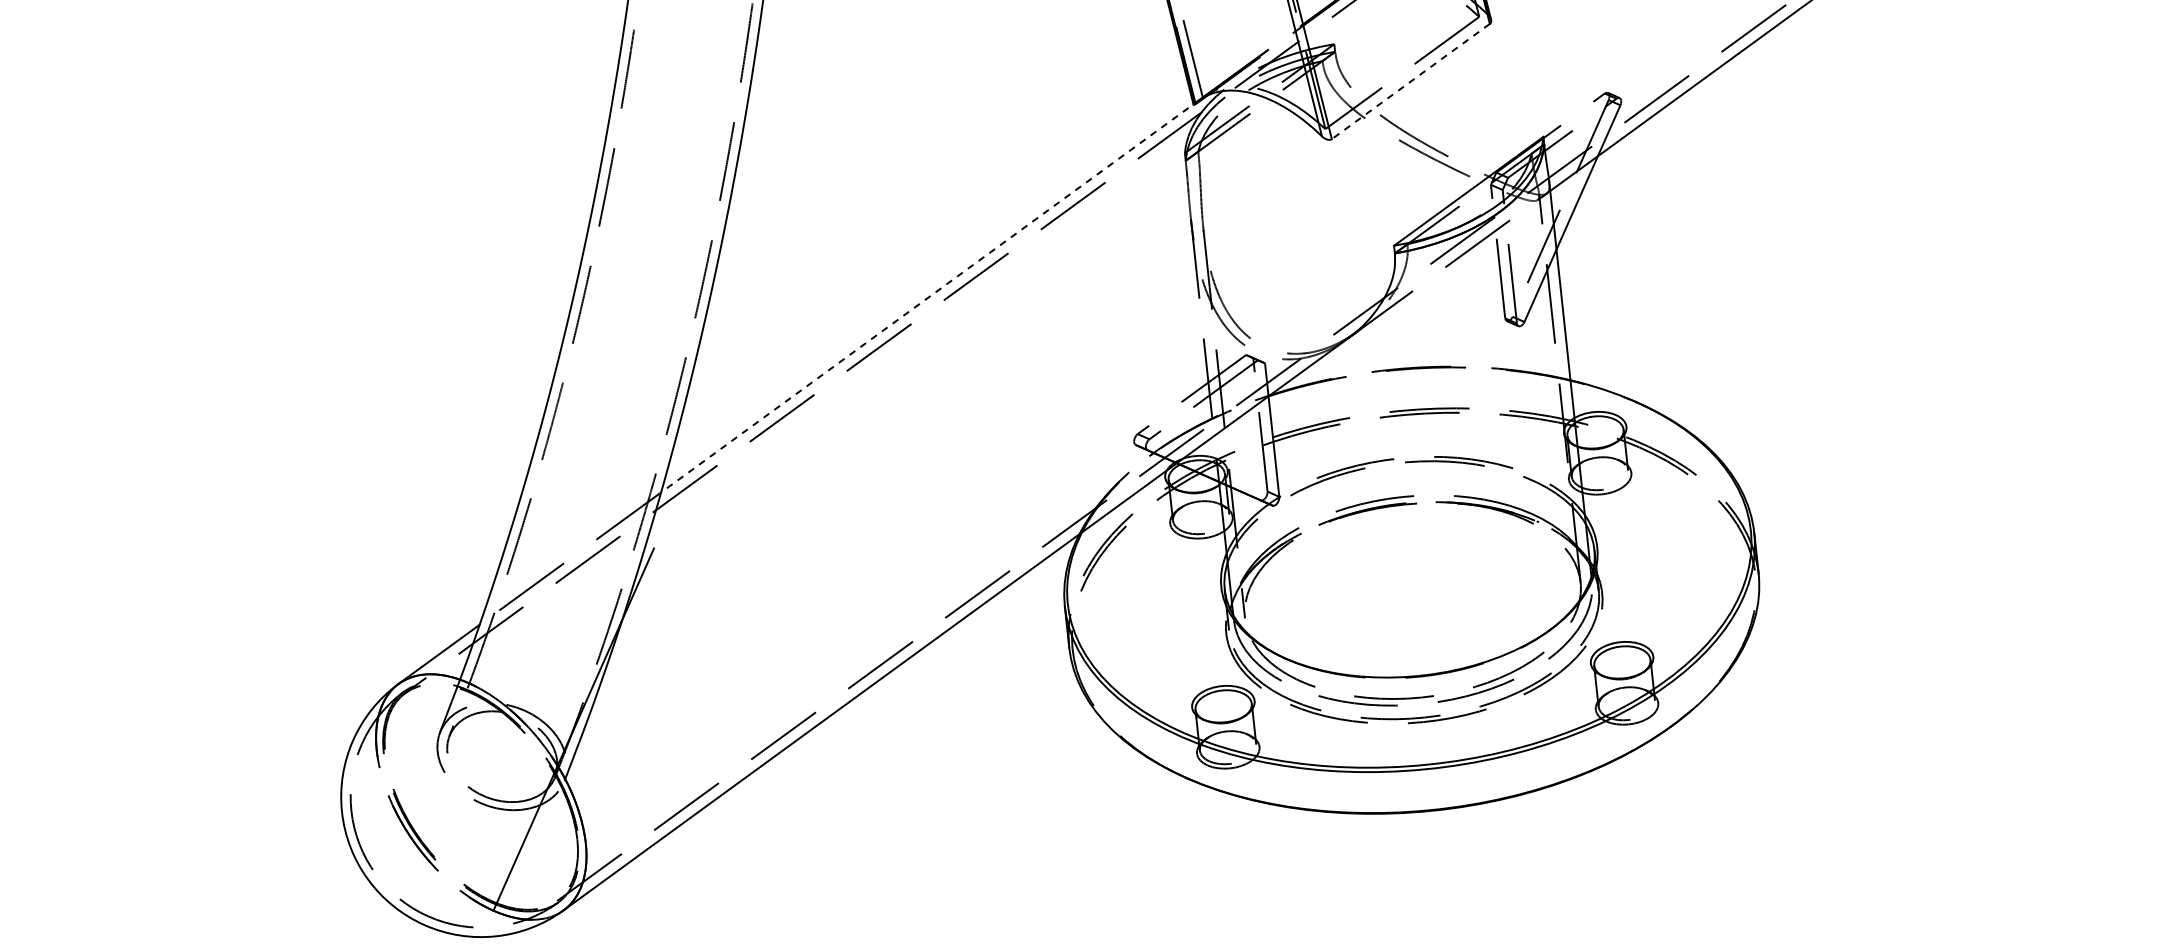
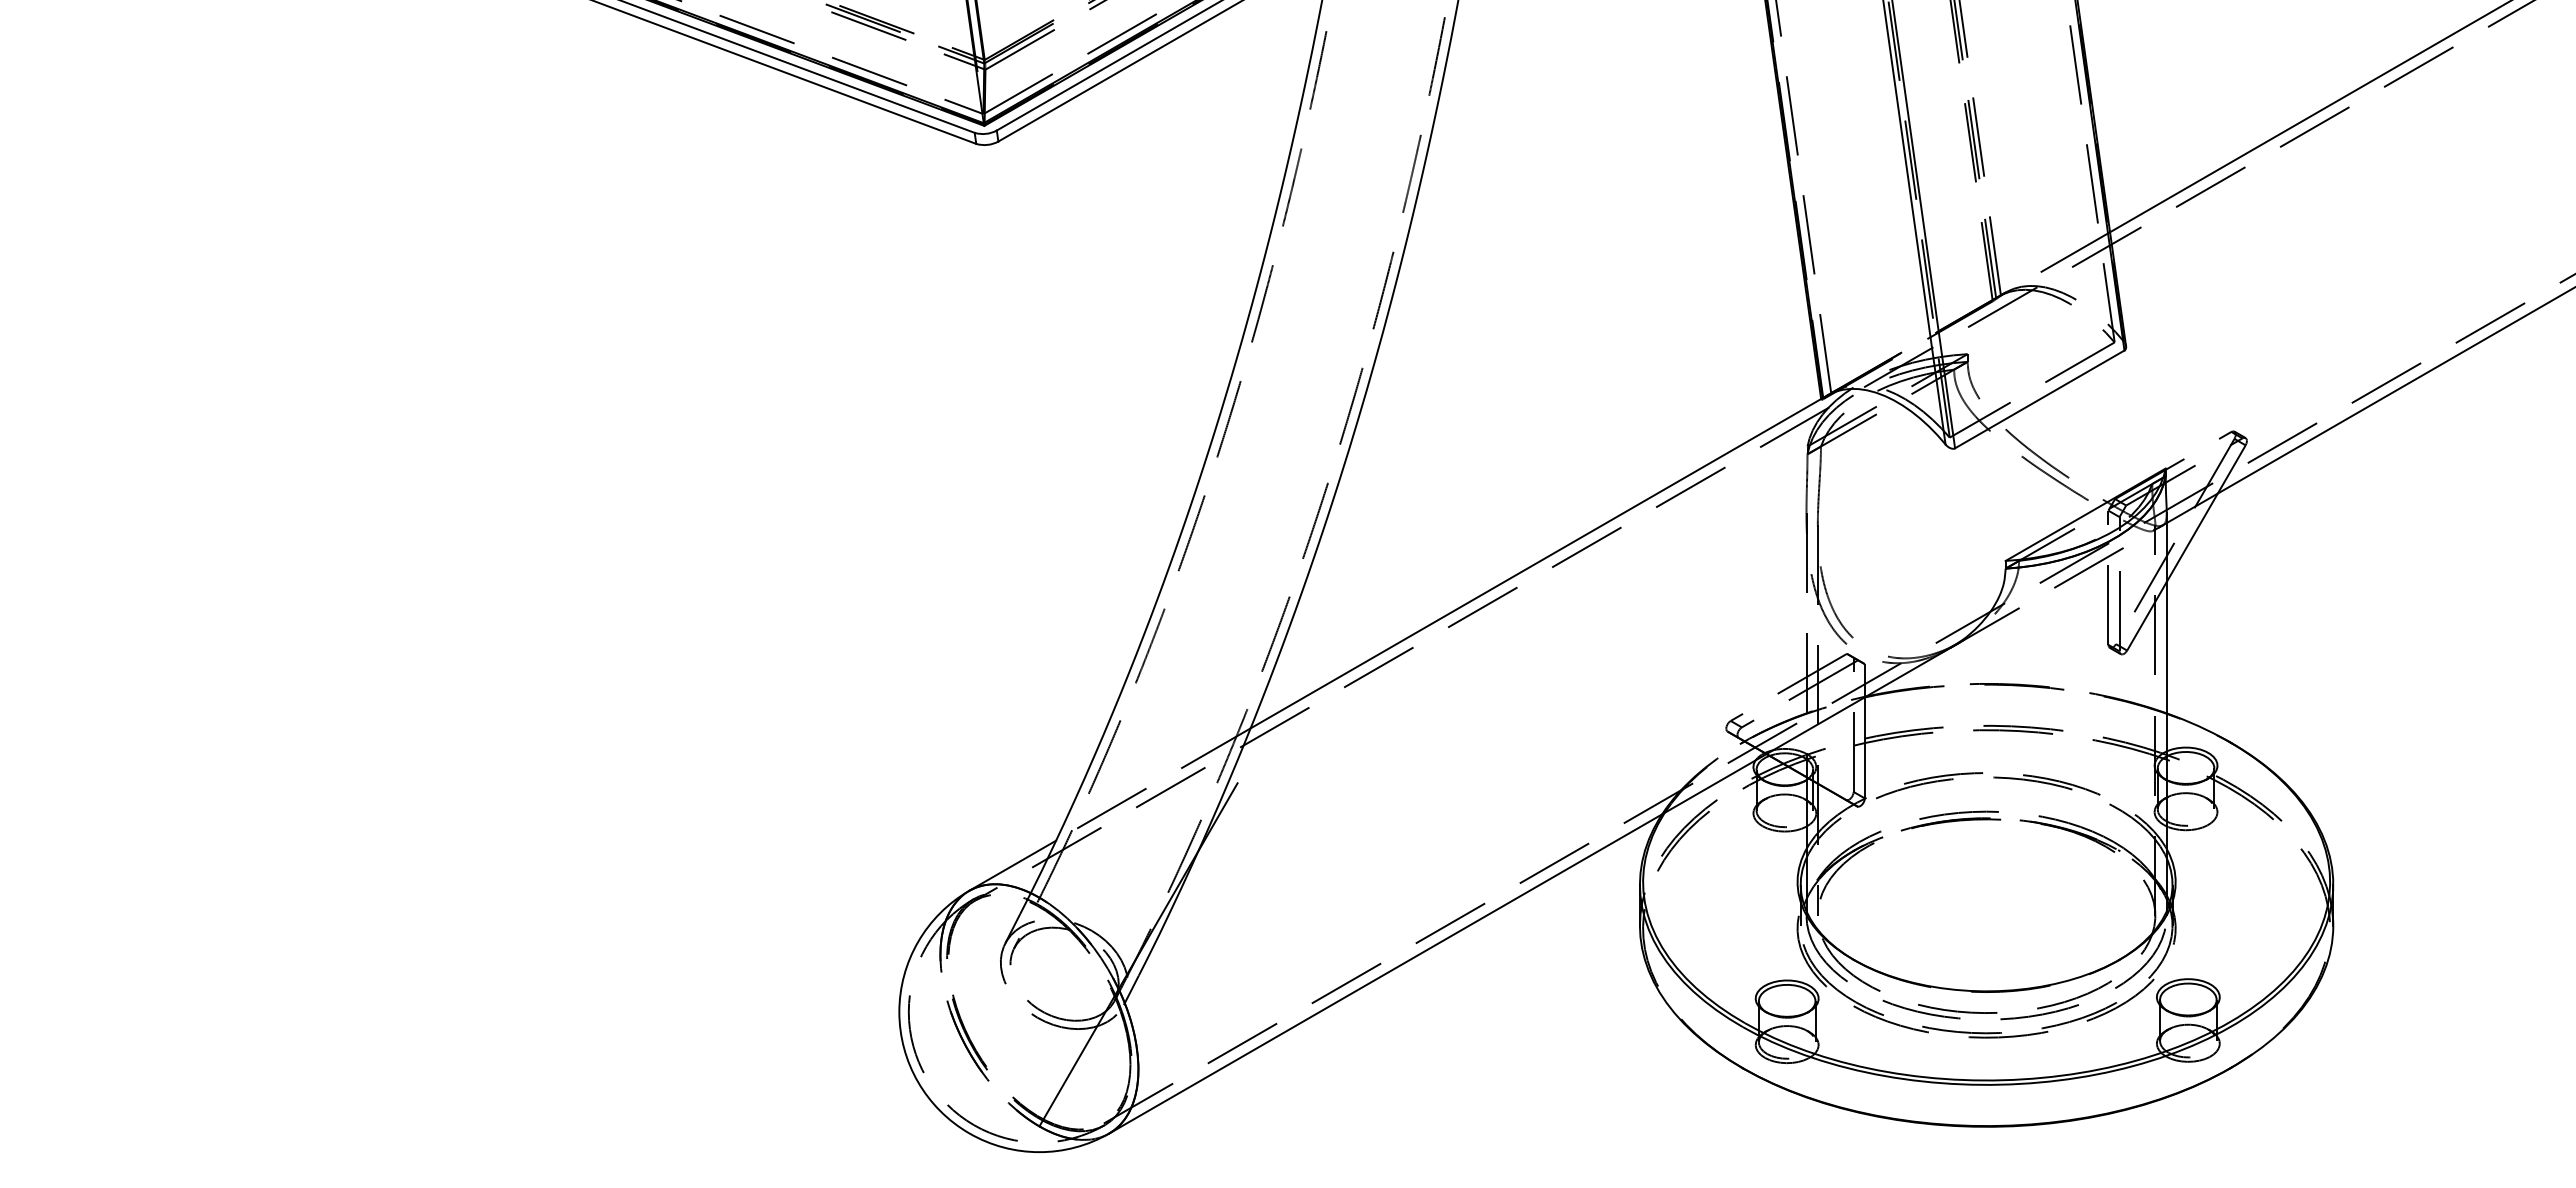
line: (1410, 81) -> (2039, 399), dashed -> solid
line: (929, 296) -> (1538, 562), dashed -> solid

